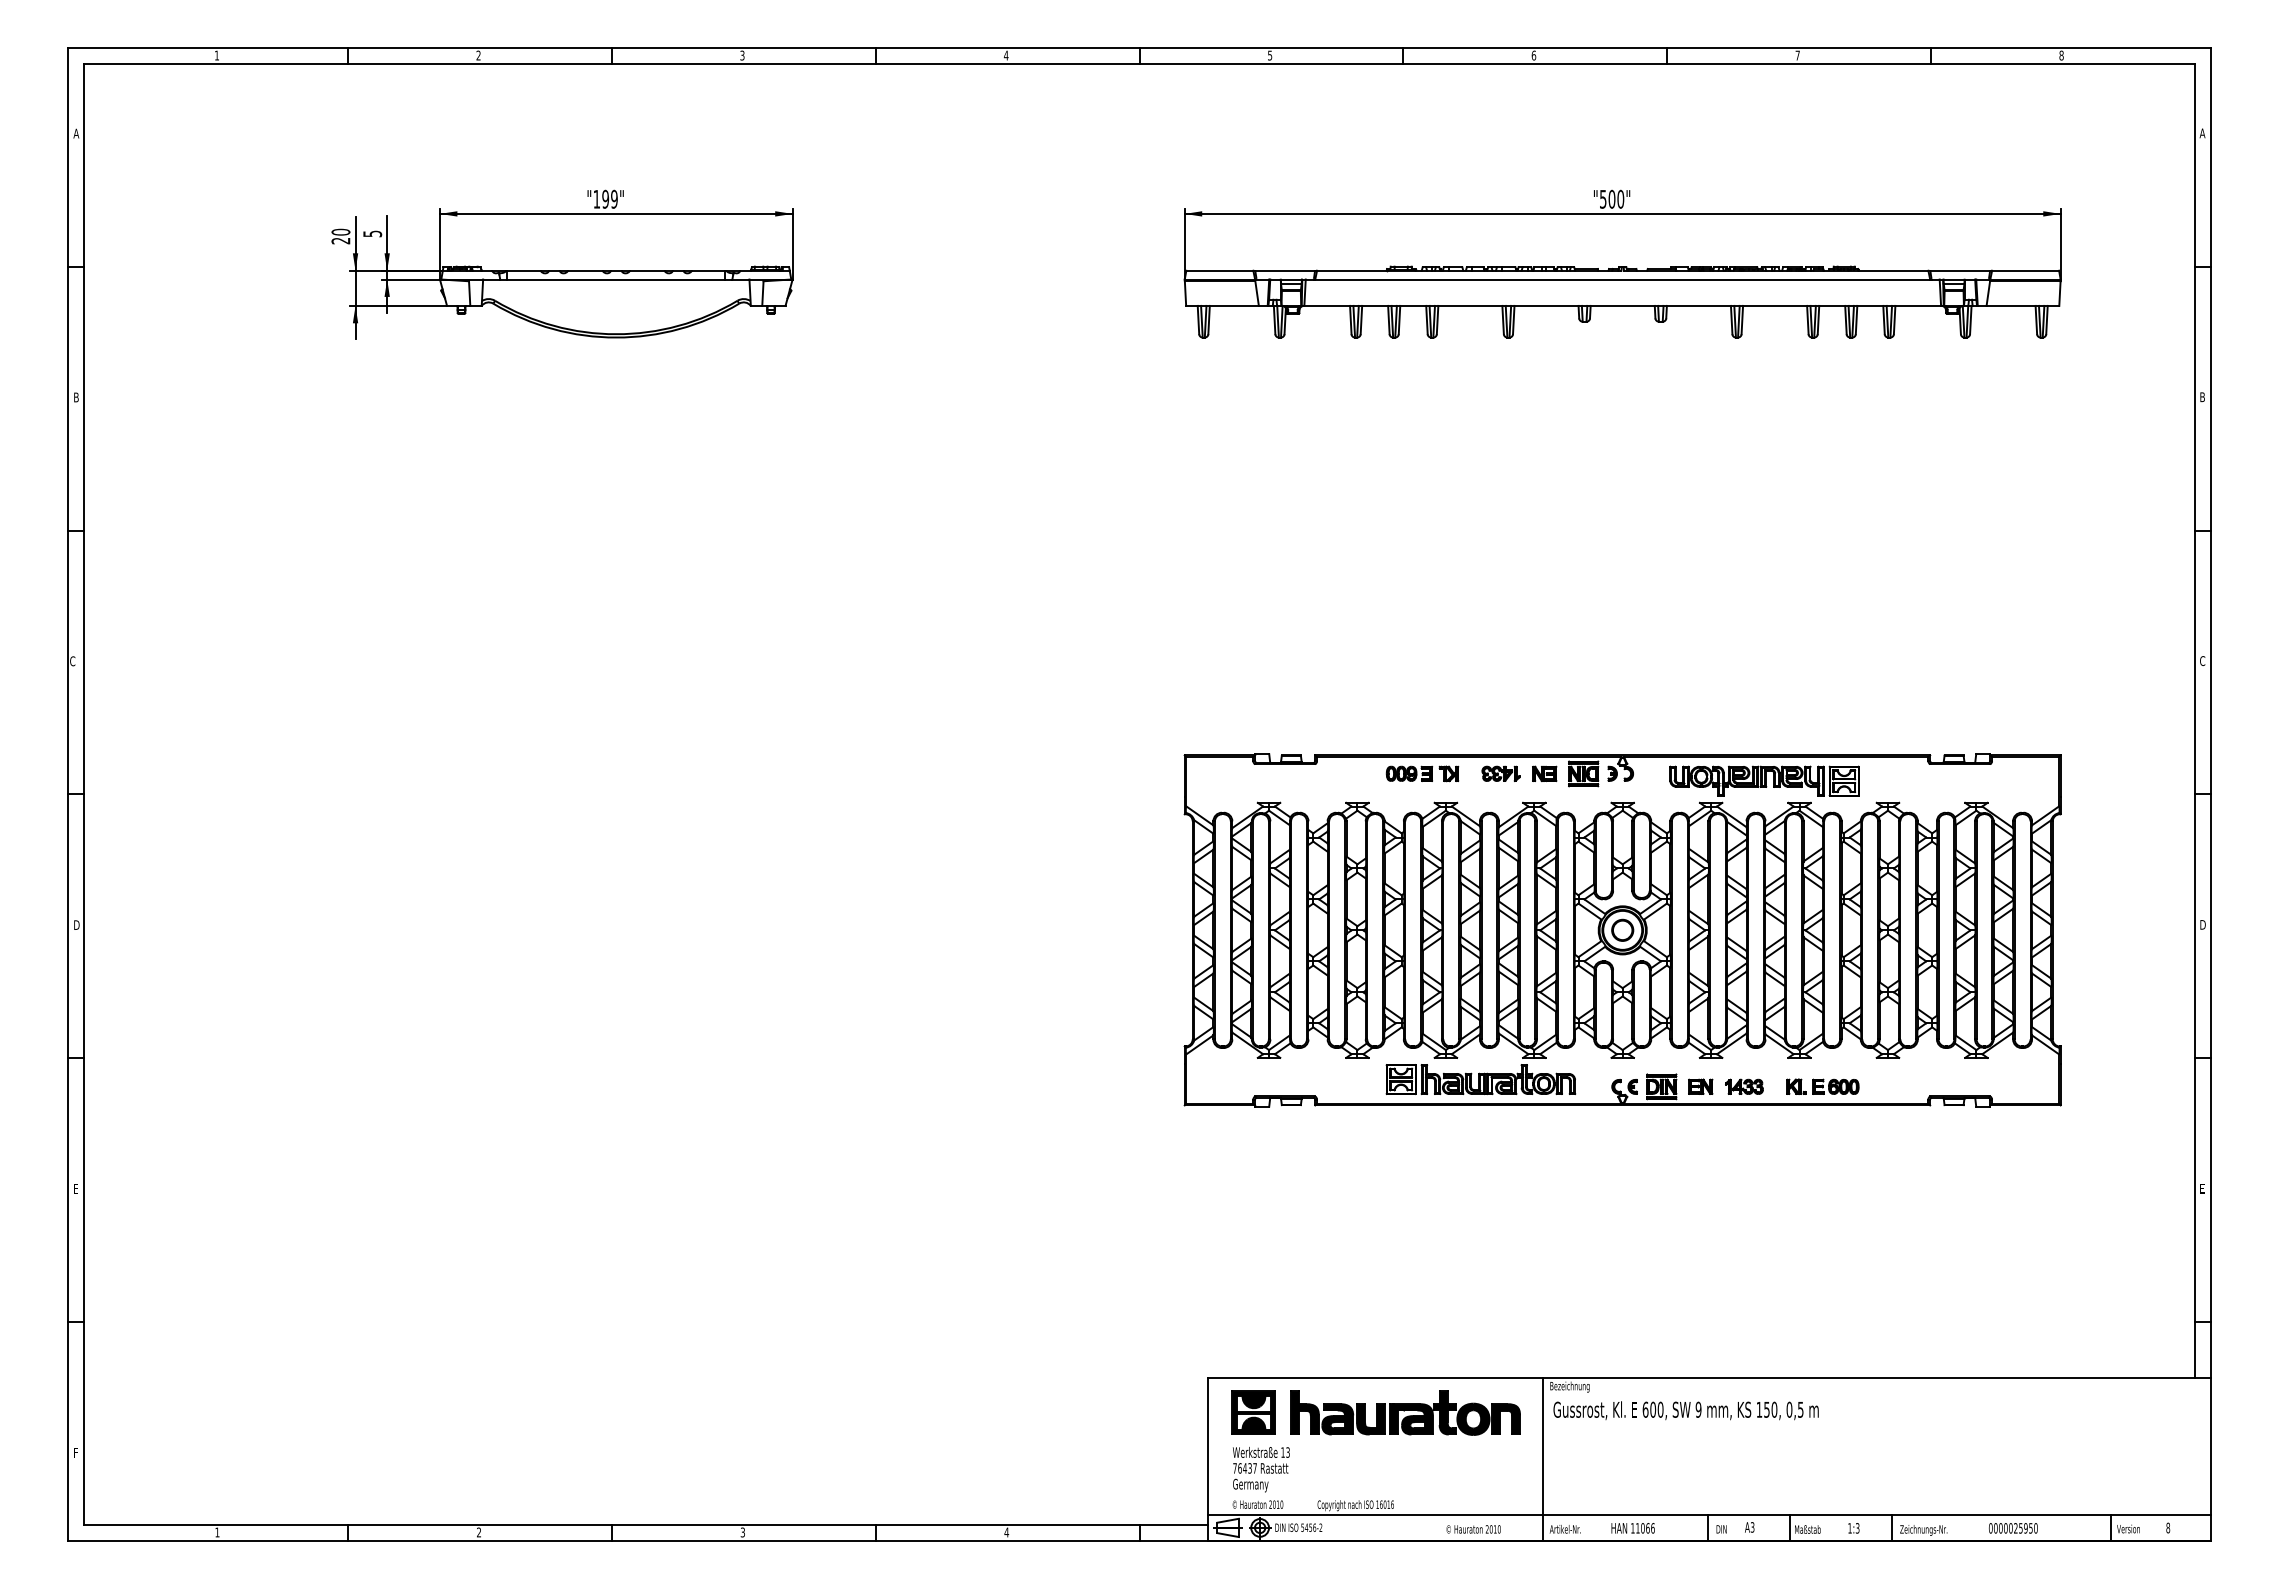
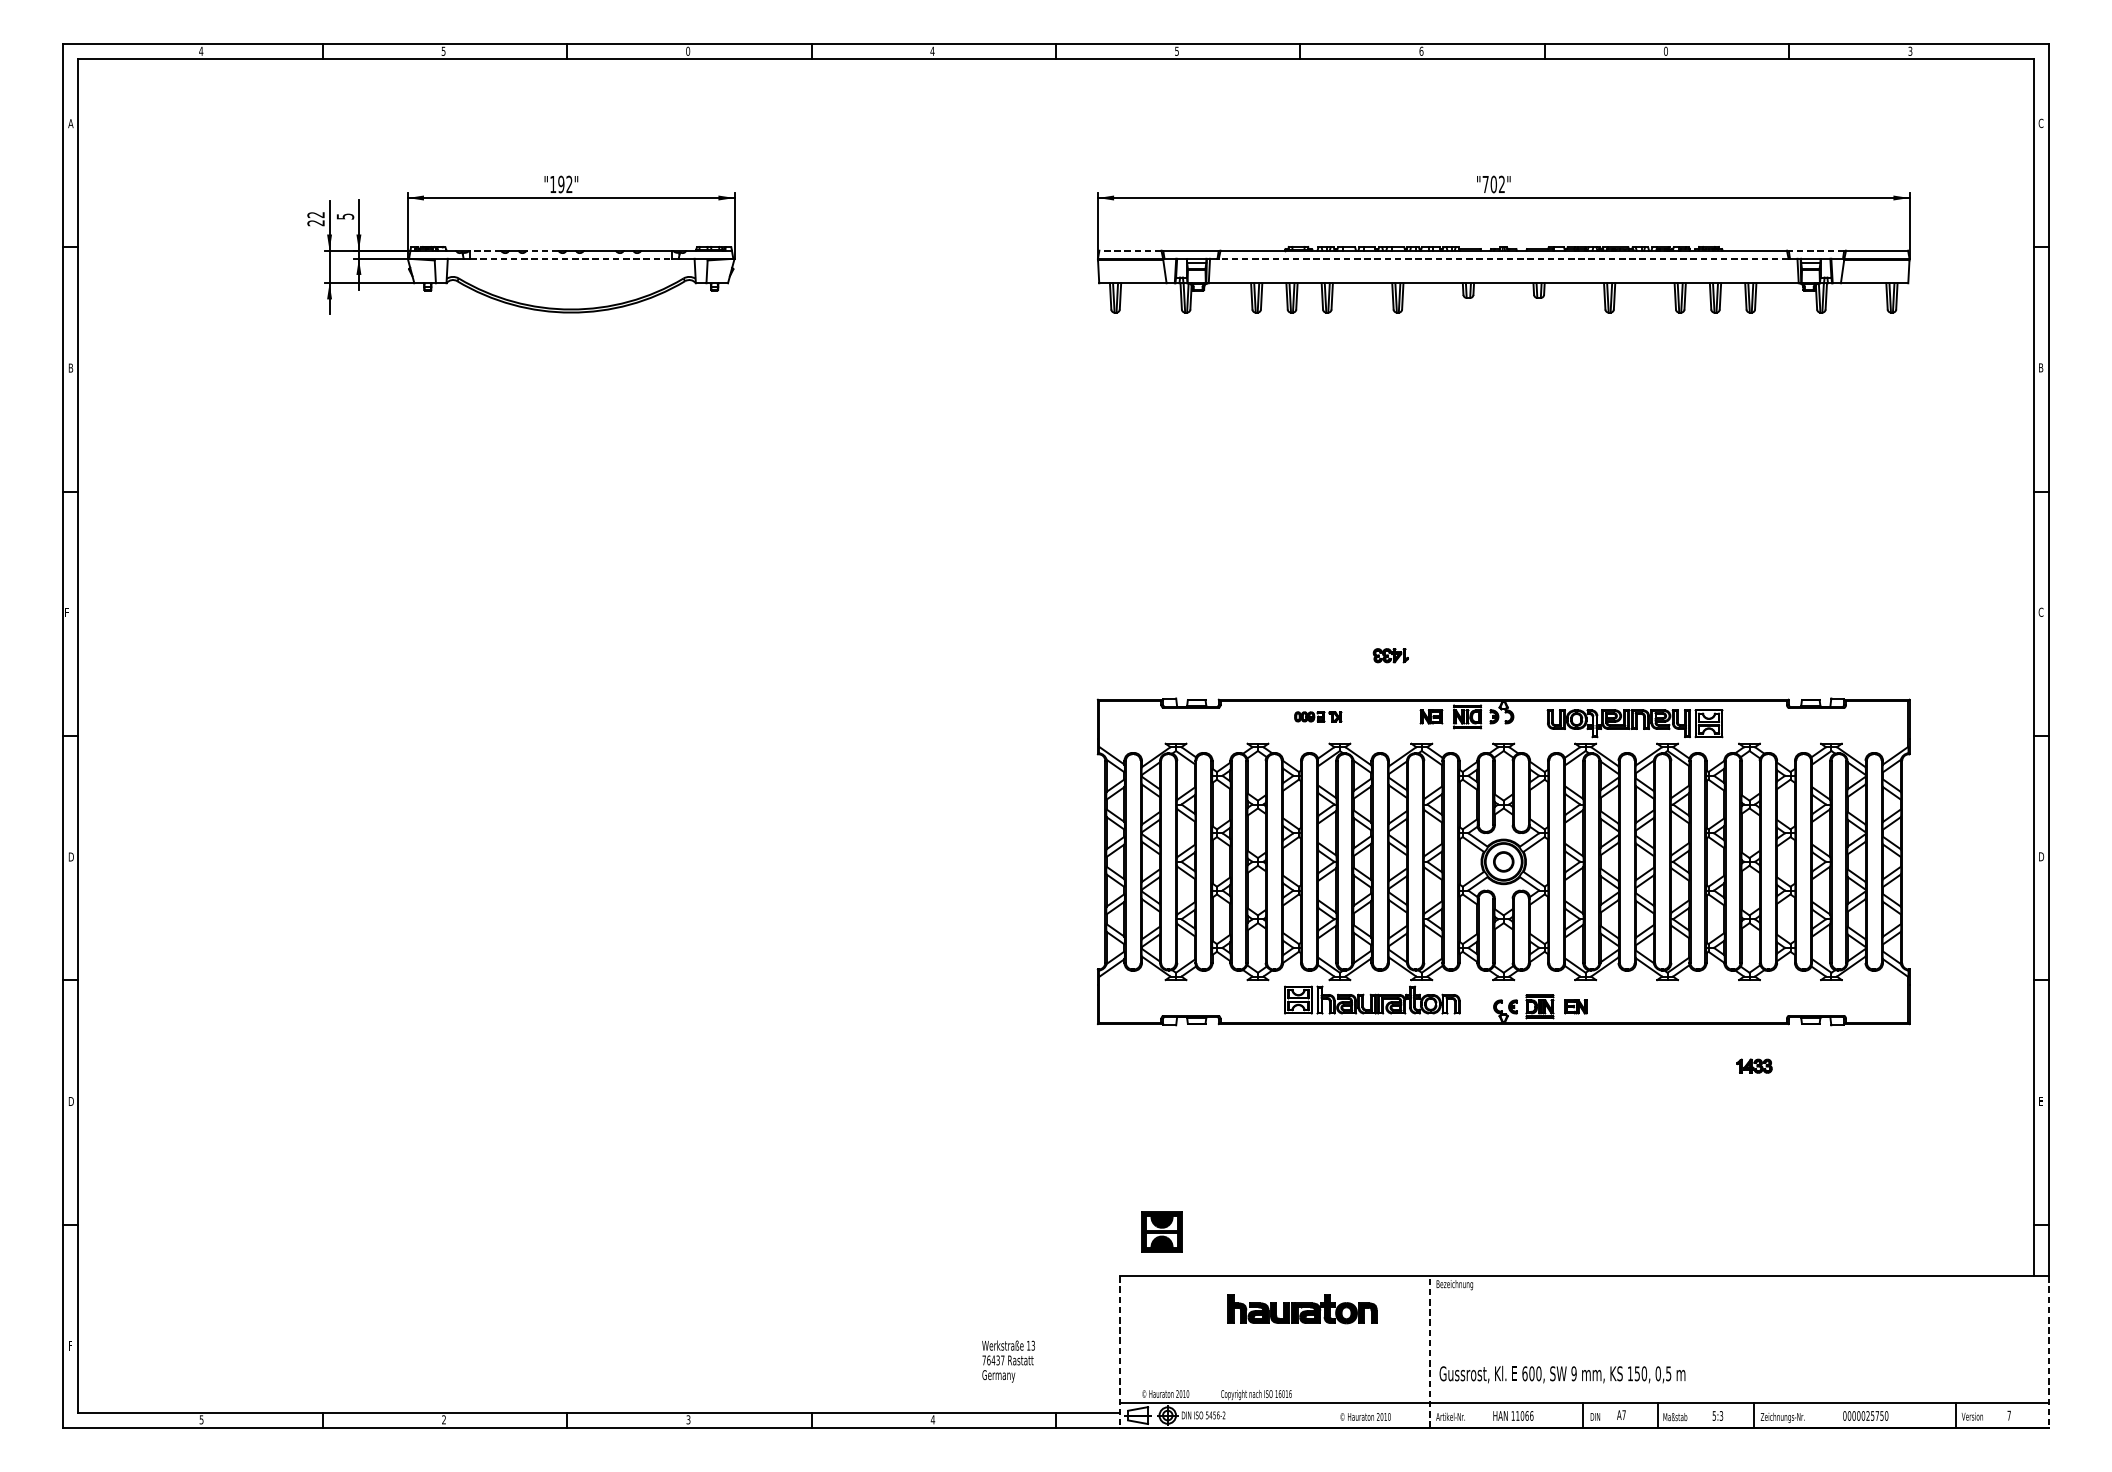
text: (216, 55) -> (200, 51), 1 -> 4
text: (478, 55) -> (443, 51), 2 -> 5
text: (742, 55) -> (688, 51), 3 -> 0
text: (1797, 55) -> (1665, 51), 7 -> 0
text: (2061, 55) -> (1910, 51), 8 -> 3
text: (2202, 133) -> (2040, 123), A -> C
text: (614, 199) -> (569, 184), "199" -> "192"
text: (1612, 199) -> (1494, 184), "500" -> "702"
text: (340, 231) -> (315, 214), 20 -> 22
line: (523, 270) -> (485, 250), solid -> dashed
line: (584, 270) -> (541, 250), solid -> dashed
line: (1219, 270) -> (1130, 250), solid -> dashed
line: (1960, 270) -> (1816, 250), solid -> dashed
line: (616, 279) -> (571, 258), solid -> dashed
line: (1622, 279) -> (1503, 258), solid -> dashed
text: (72, 661) -> (67, 612), C -> F
part: (1422, 773) -> (1318, 716), size x0.7
part: (1500, 773) -> (1390, 655), moved
part: (1744, 1086) -> (1754, 1065), moved
part: (1822, 1086) -> (1688, 1006), removed
text: (76, 1188) -> (71, 1101), E -> D
text: (1685, 1410) -> (1561, 1374), moved
part: (1253, 1412) -> (1161, 1231), moved
part: (1405, 1412) -> (1302, 1308), size x0.7
line: (1208, 1459) -> (1119, 1352), solid -> dashed
line: (1543, 1459) -> (1430, 1352), solid -> dashed
line: (2210, 1459) -> (2048, 1352), solid -> dashed
text: (1261, 1469) -> (1008, 1361), moved
text: (1752, 1527) -> (1624, 1415), A3 -> A7
text: (2168, 1527) -> (2009, 1415), 8 -> 7
text: (1849, 1528) -> (1713, 1416), 1:3 -> 5:3
text: (2025, 1528) -> (1876, 1416), 0000025950 -> 0000025750
text: (217, 1532) -> (201, 1419), 1 -> 5

